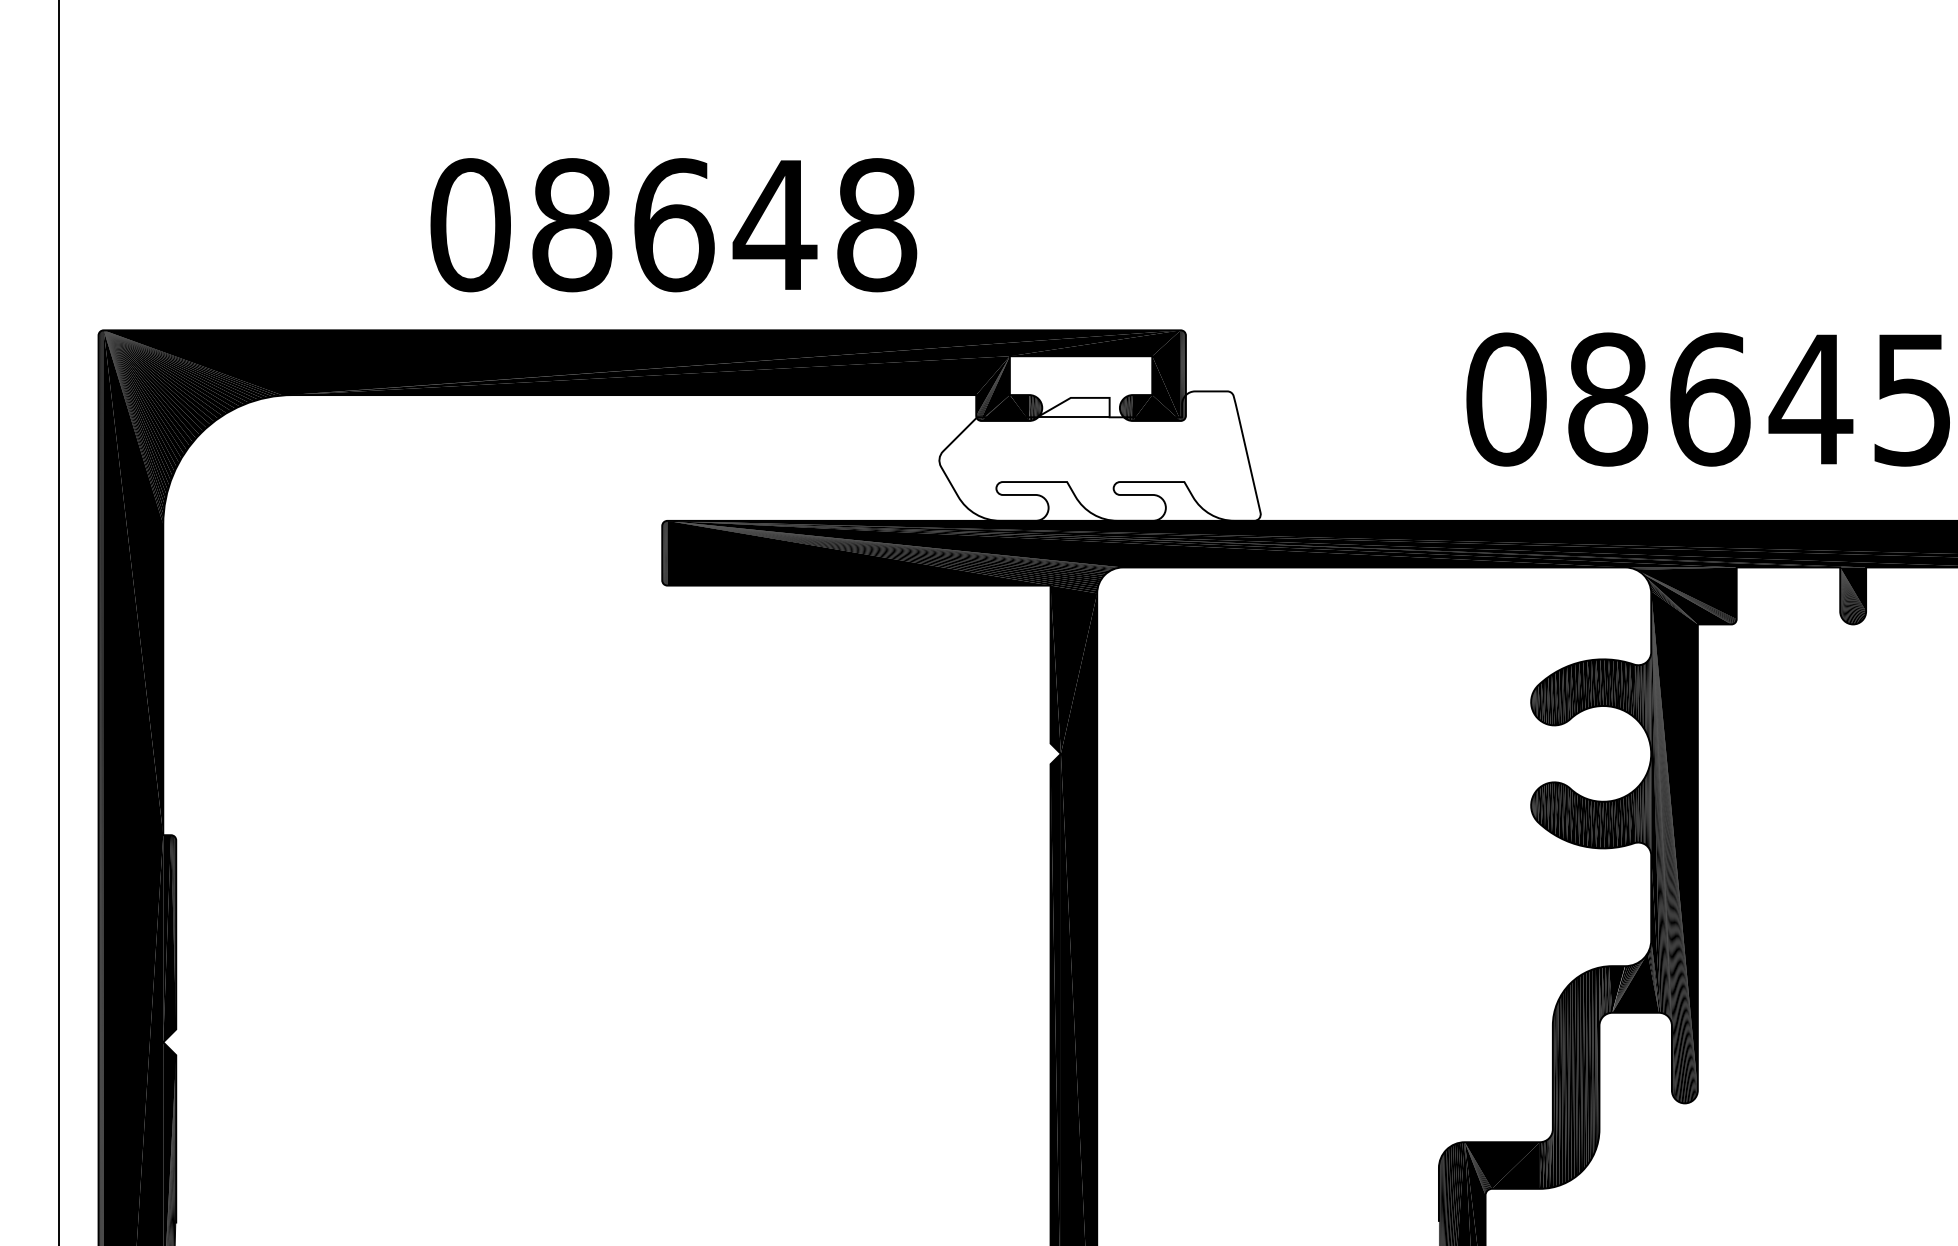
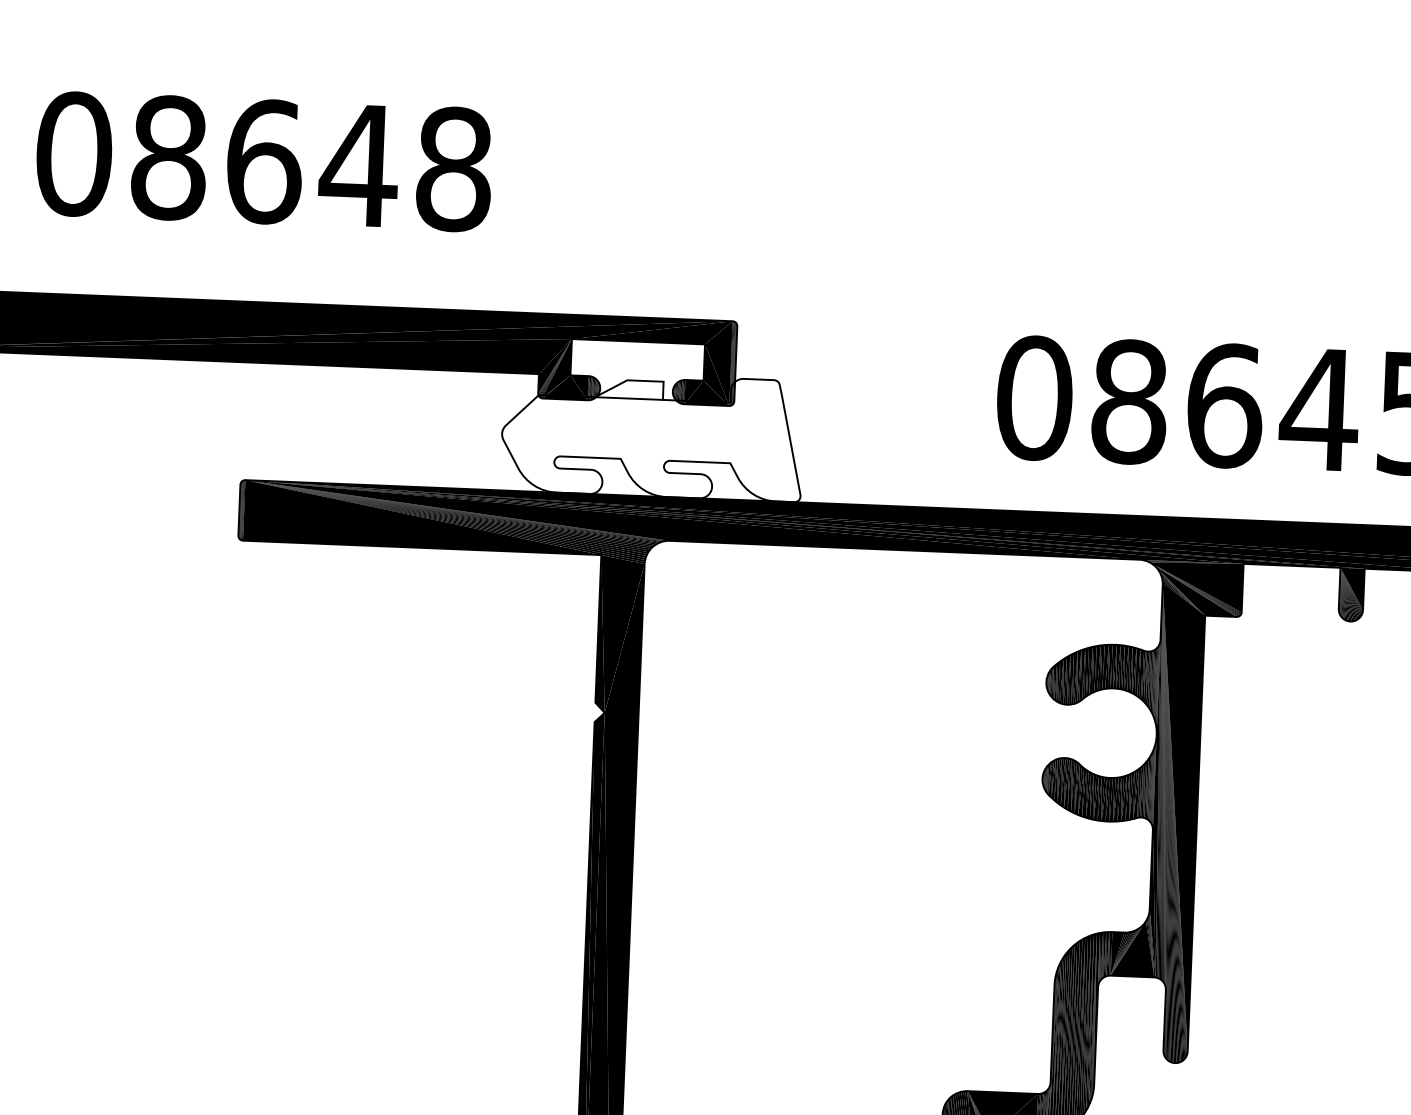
text: (673, 225) -> (263, 162), moved

